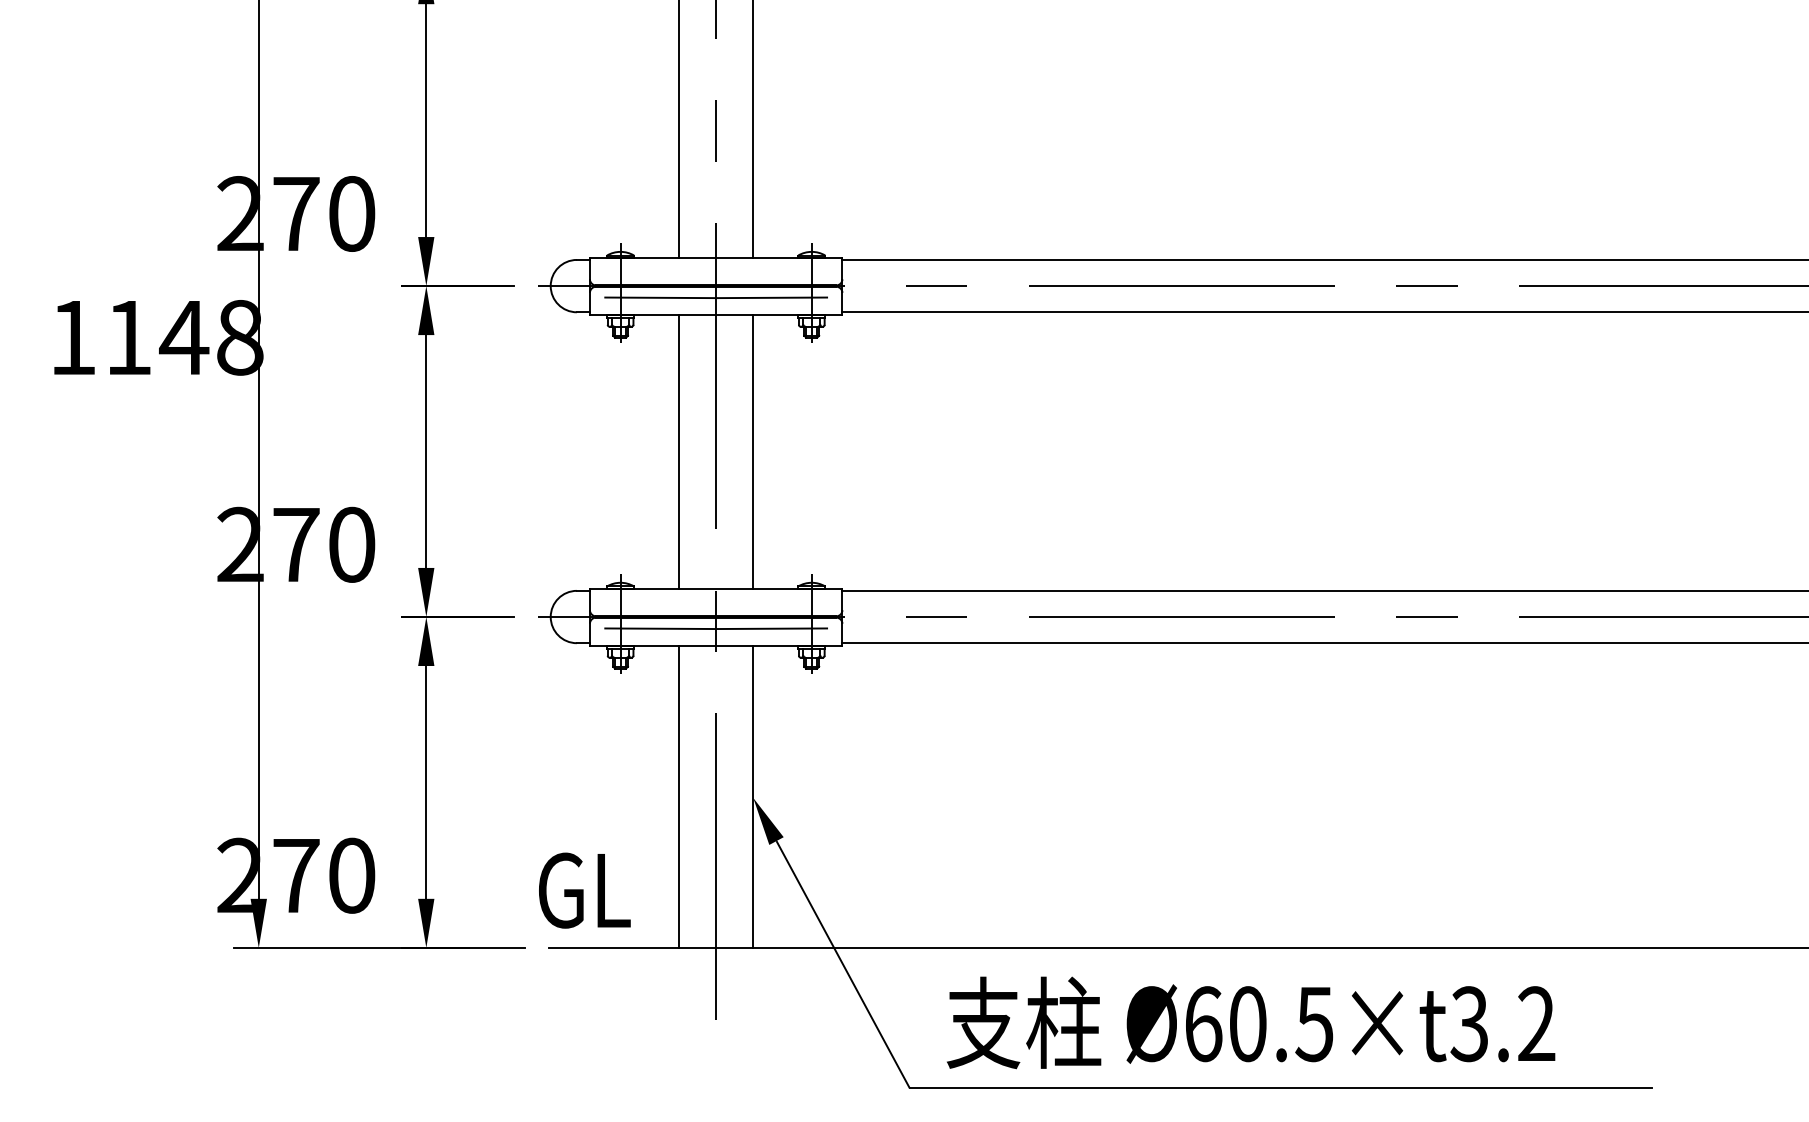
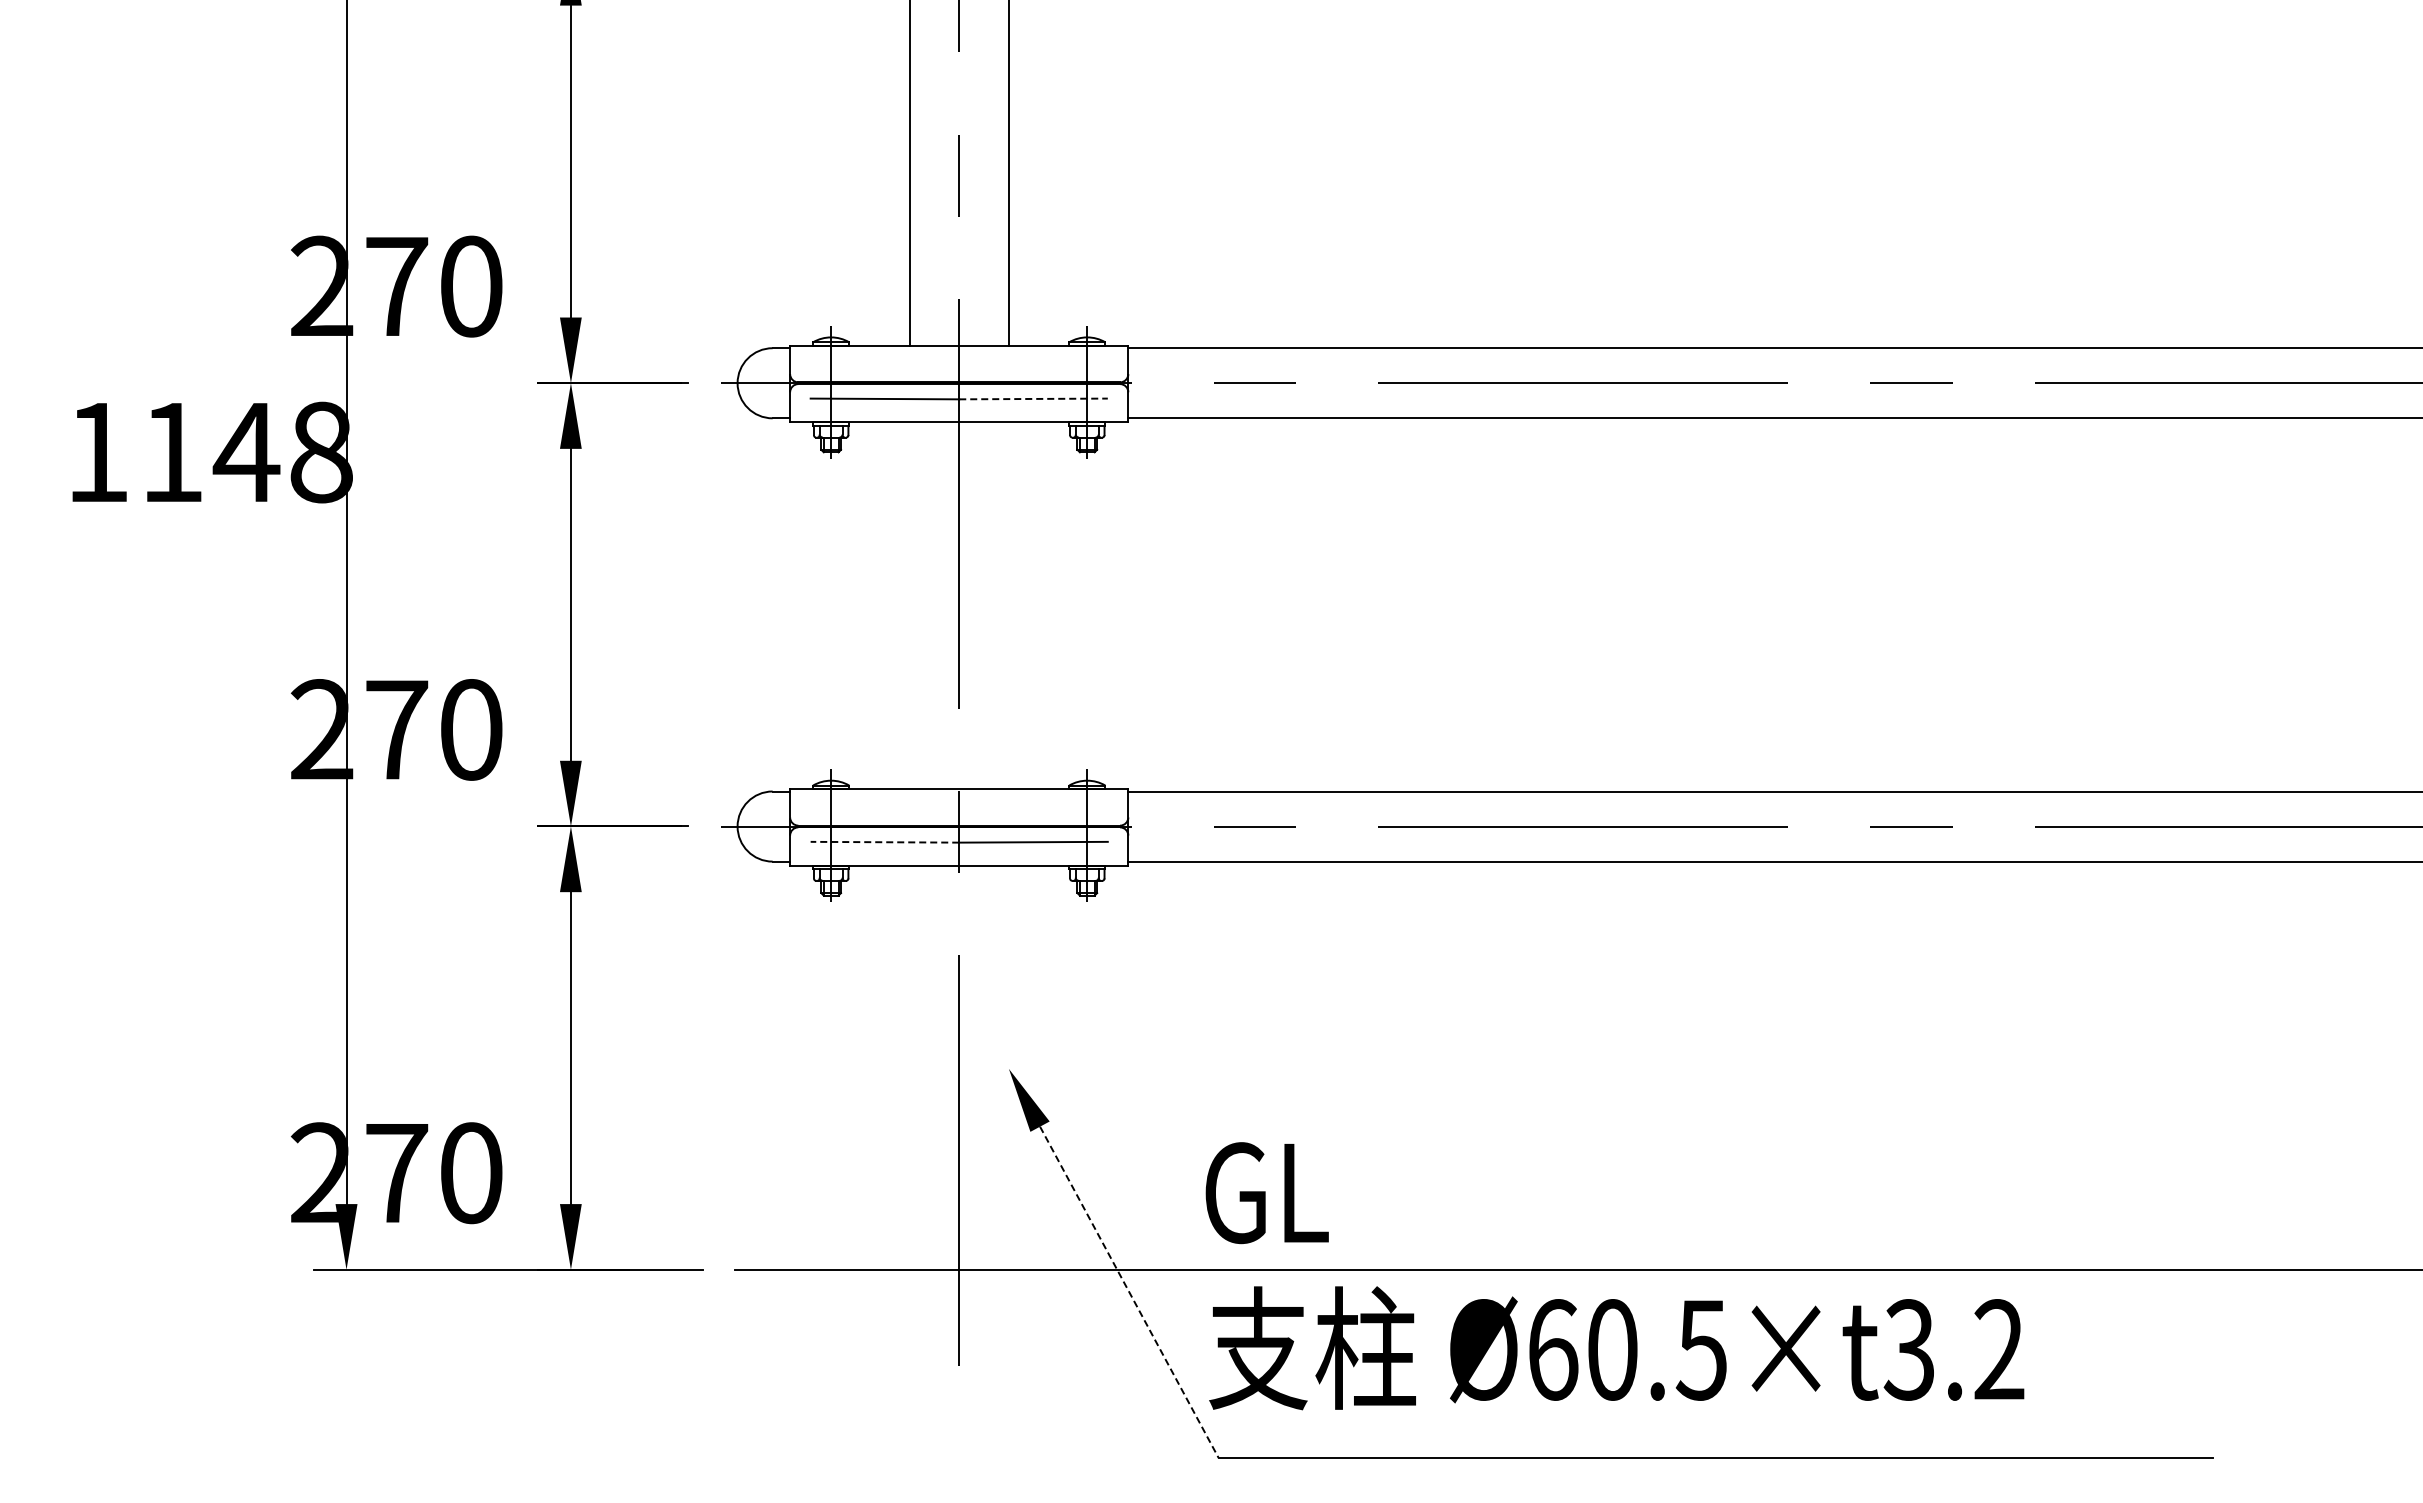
line: (772, 297) -> (1034, 398), solid -> dashed
line: (679, 452) -> (909, 605), removed
line: (752, 452) -> (1008, 605), removed
line: (660, 628) -> (884, 842), solid -> dashed
line: (679, 796) -> (909, 1067), removed
line: (752, 796) -> (1008, 1067), removed
text: (584, 890) -> (1266, 1193), moved
line: (843, 964) -> (1129, 1292), solid -> dashed
text: (1250, 1023) -> (1616, 1348), moved

